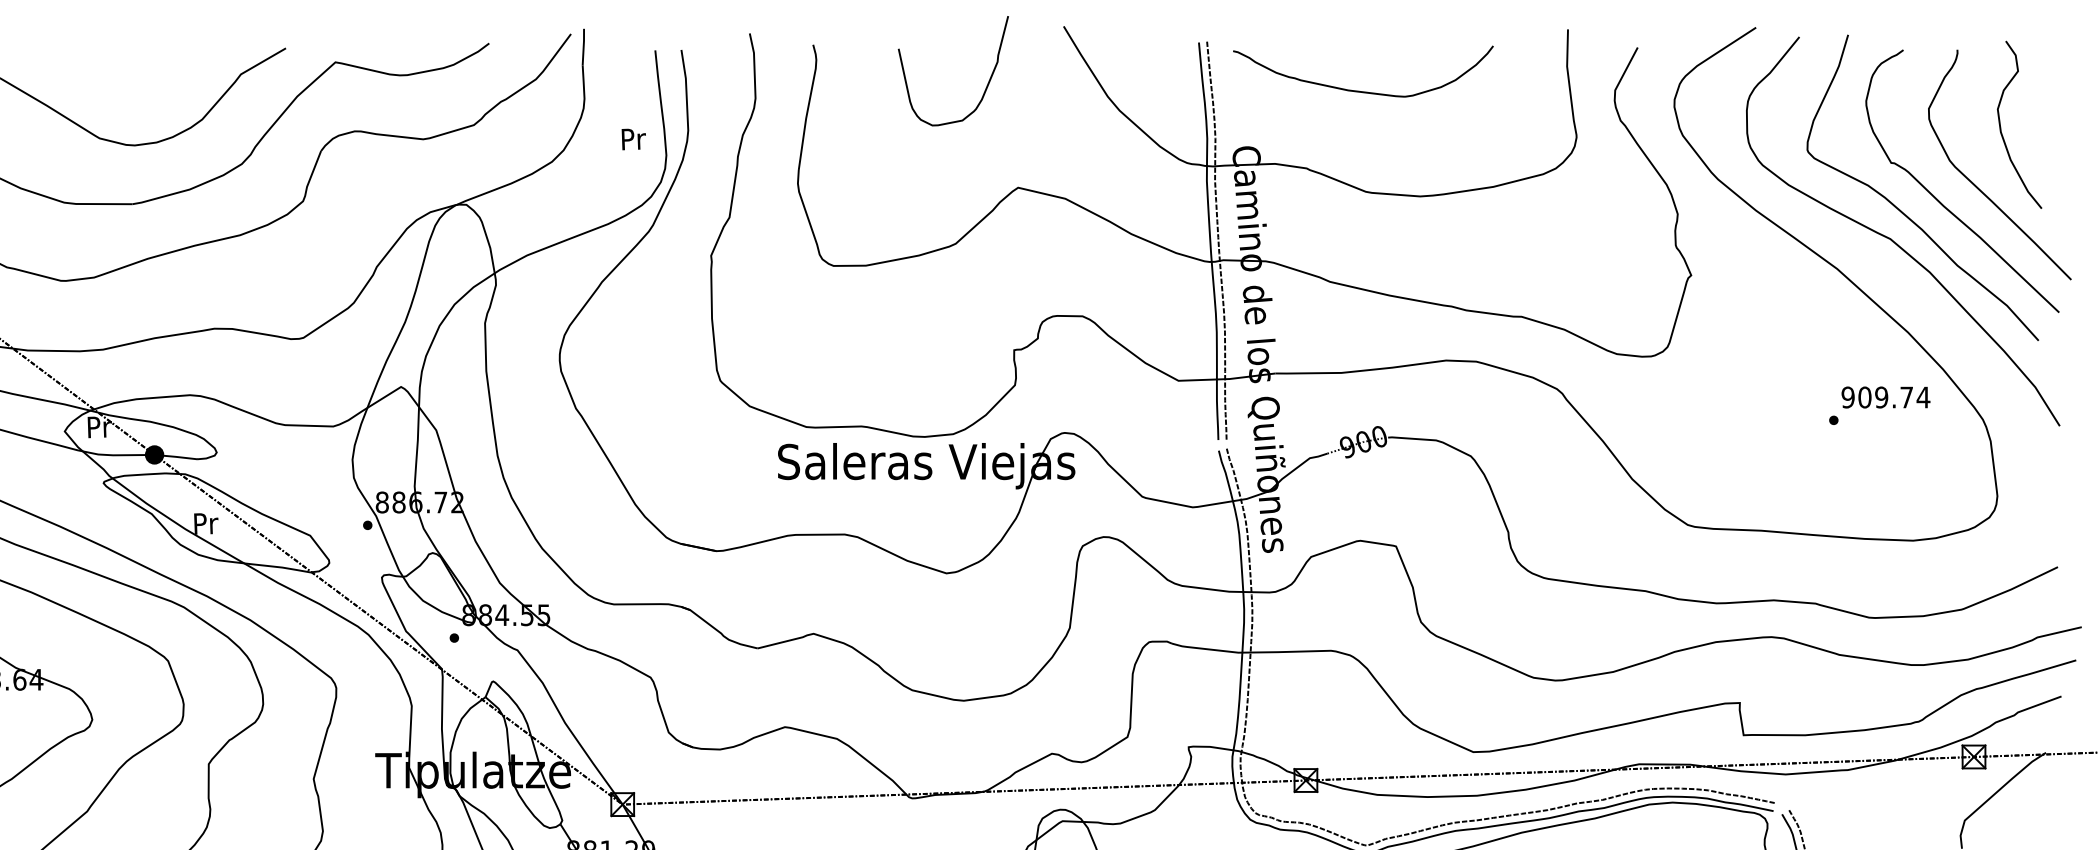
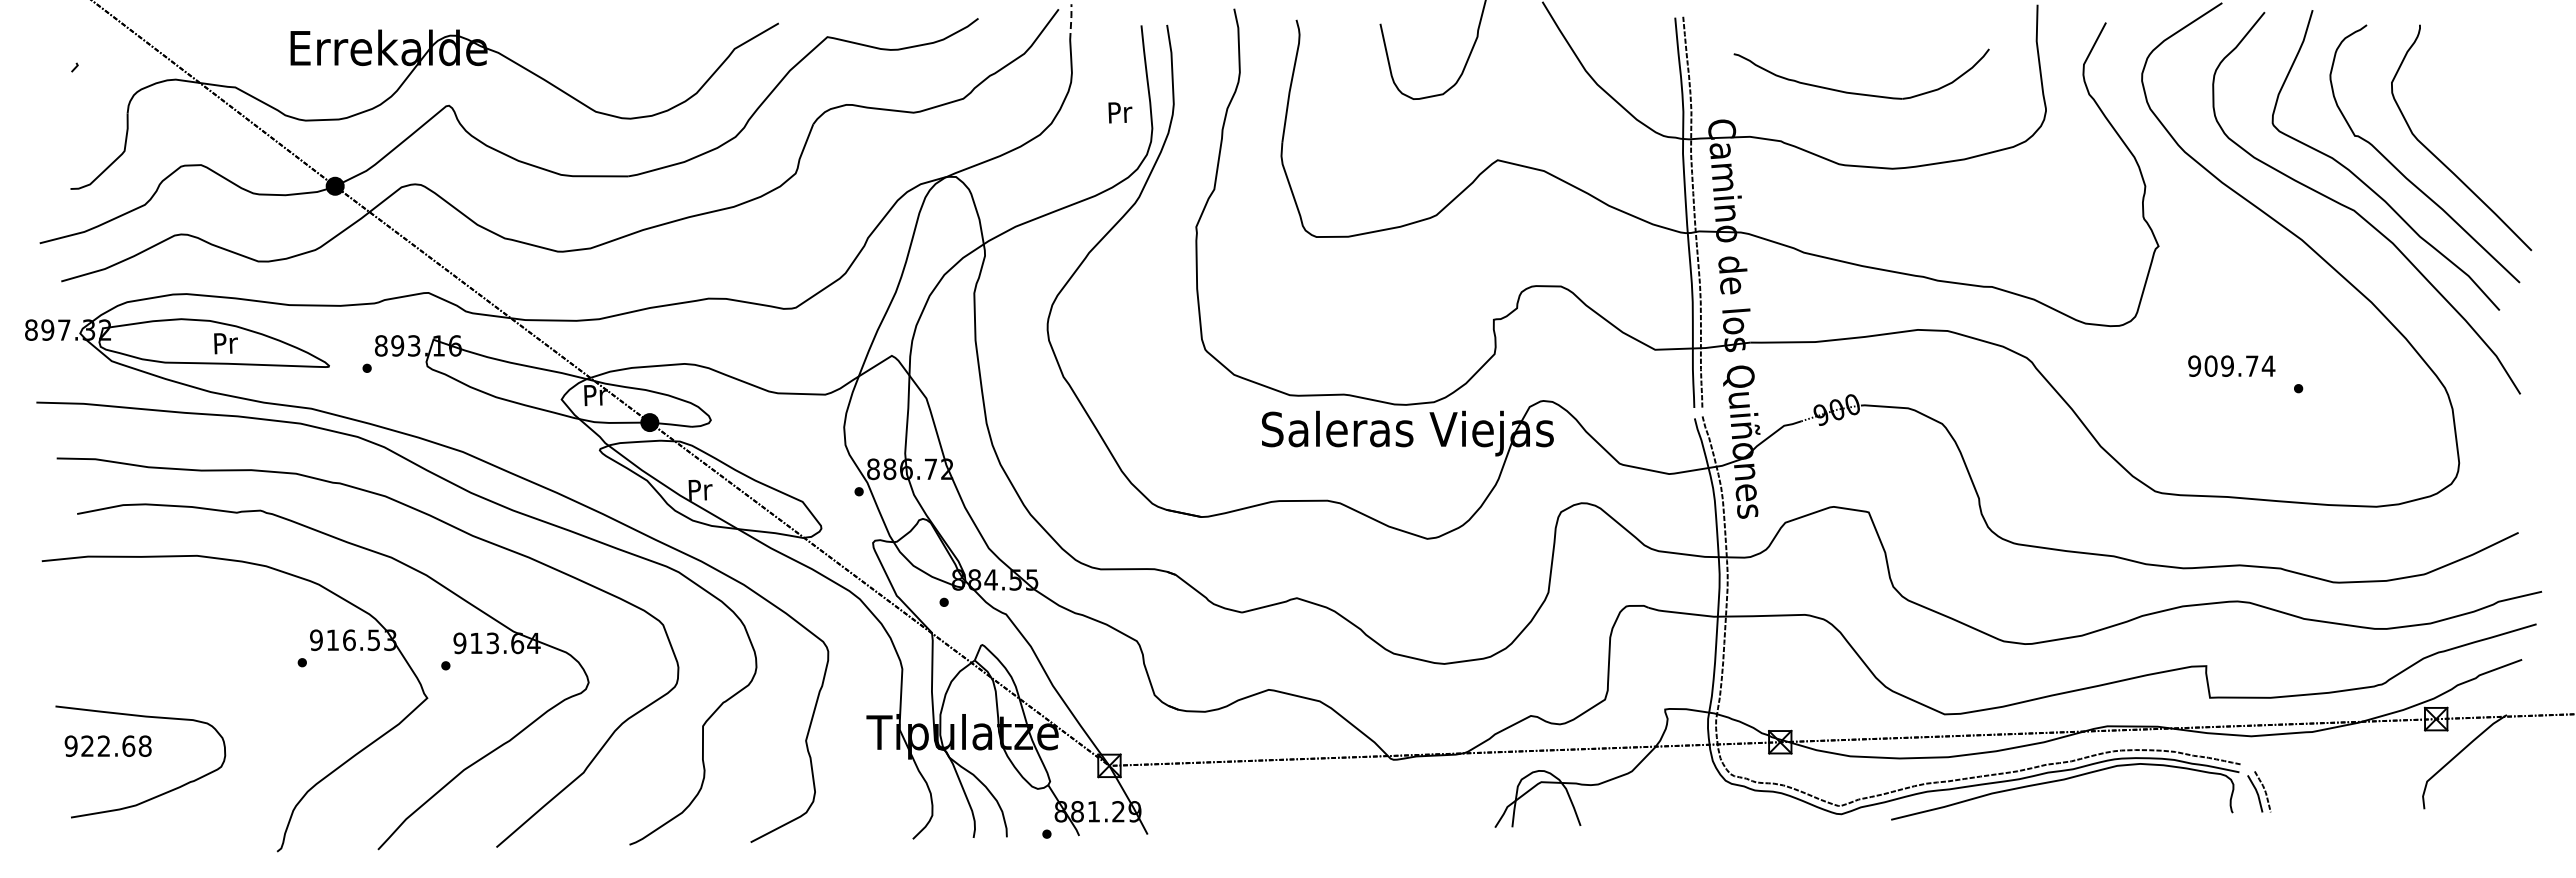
line: (584, 46) -> (1071, 21), solid -> dashed
part: (1357, 90) -> (1855, 92), moved
curve: (2001, 128) -> (2463, 102), removed
text: (1885, 396) -> (2231, 365), moved

